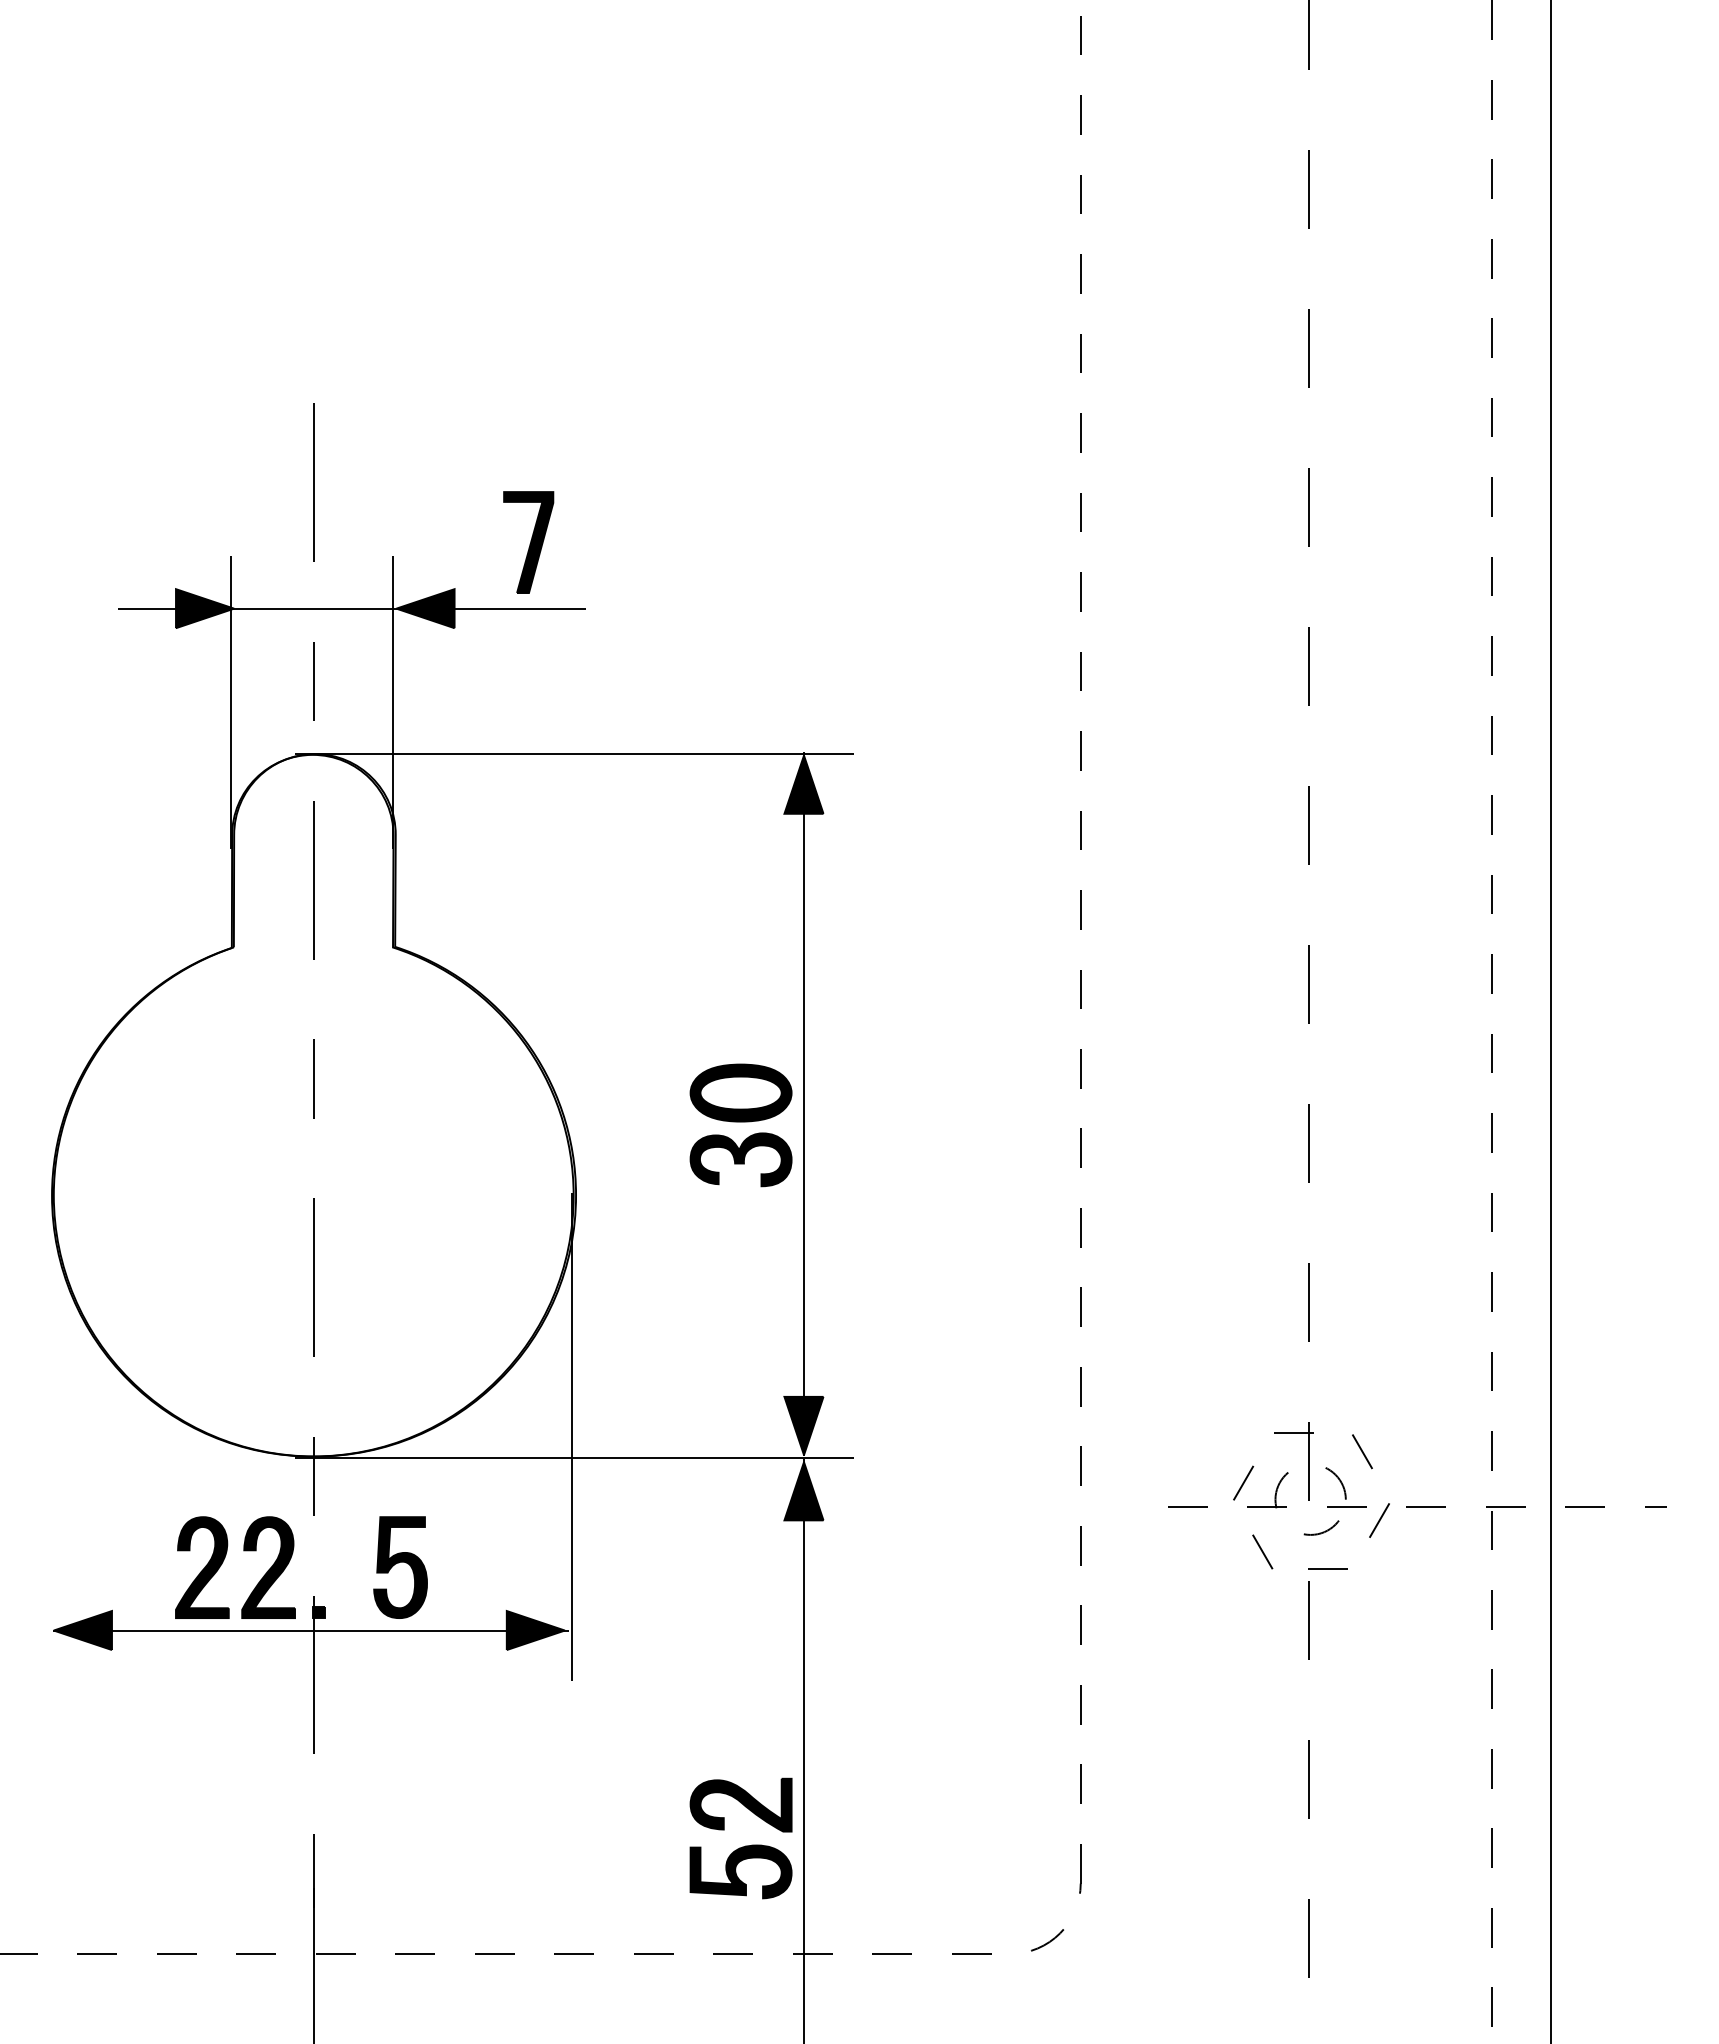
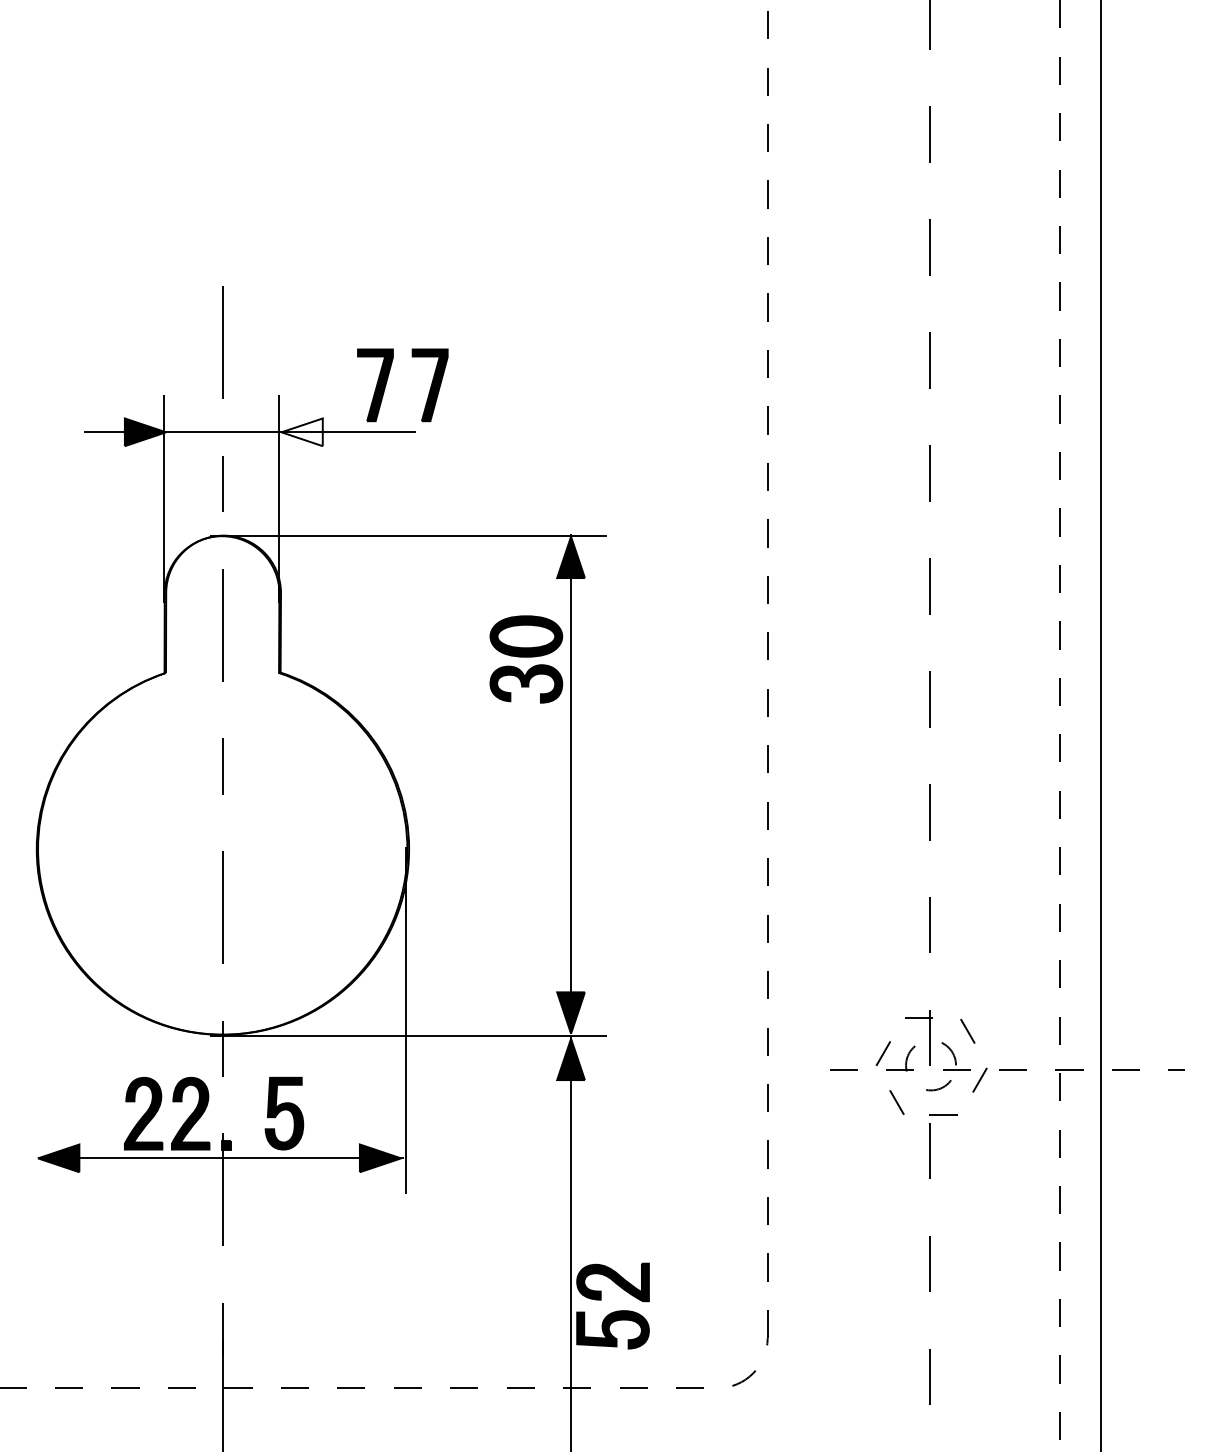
part: (605, 542) -> (430, 385), added
fill: (425, 608) -> (302, 432), removed
part: (740, 1125) -> (525, 659), moved
part: (742, 1846) -> (614, 1311), moved

